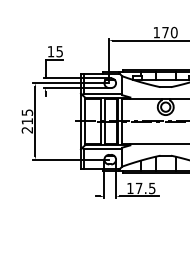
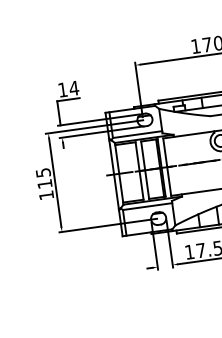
text: (59, 51) -> (73, 88), 15 -> 14
text: (26, 130) -> (45, 195), 215 -> 115

